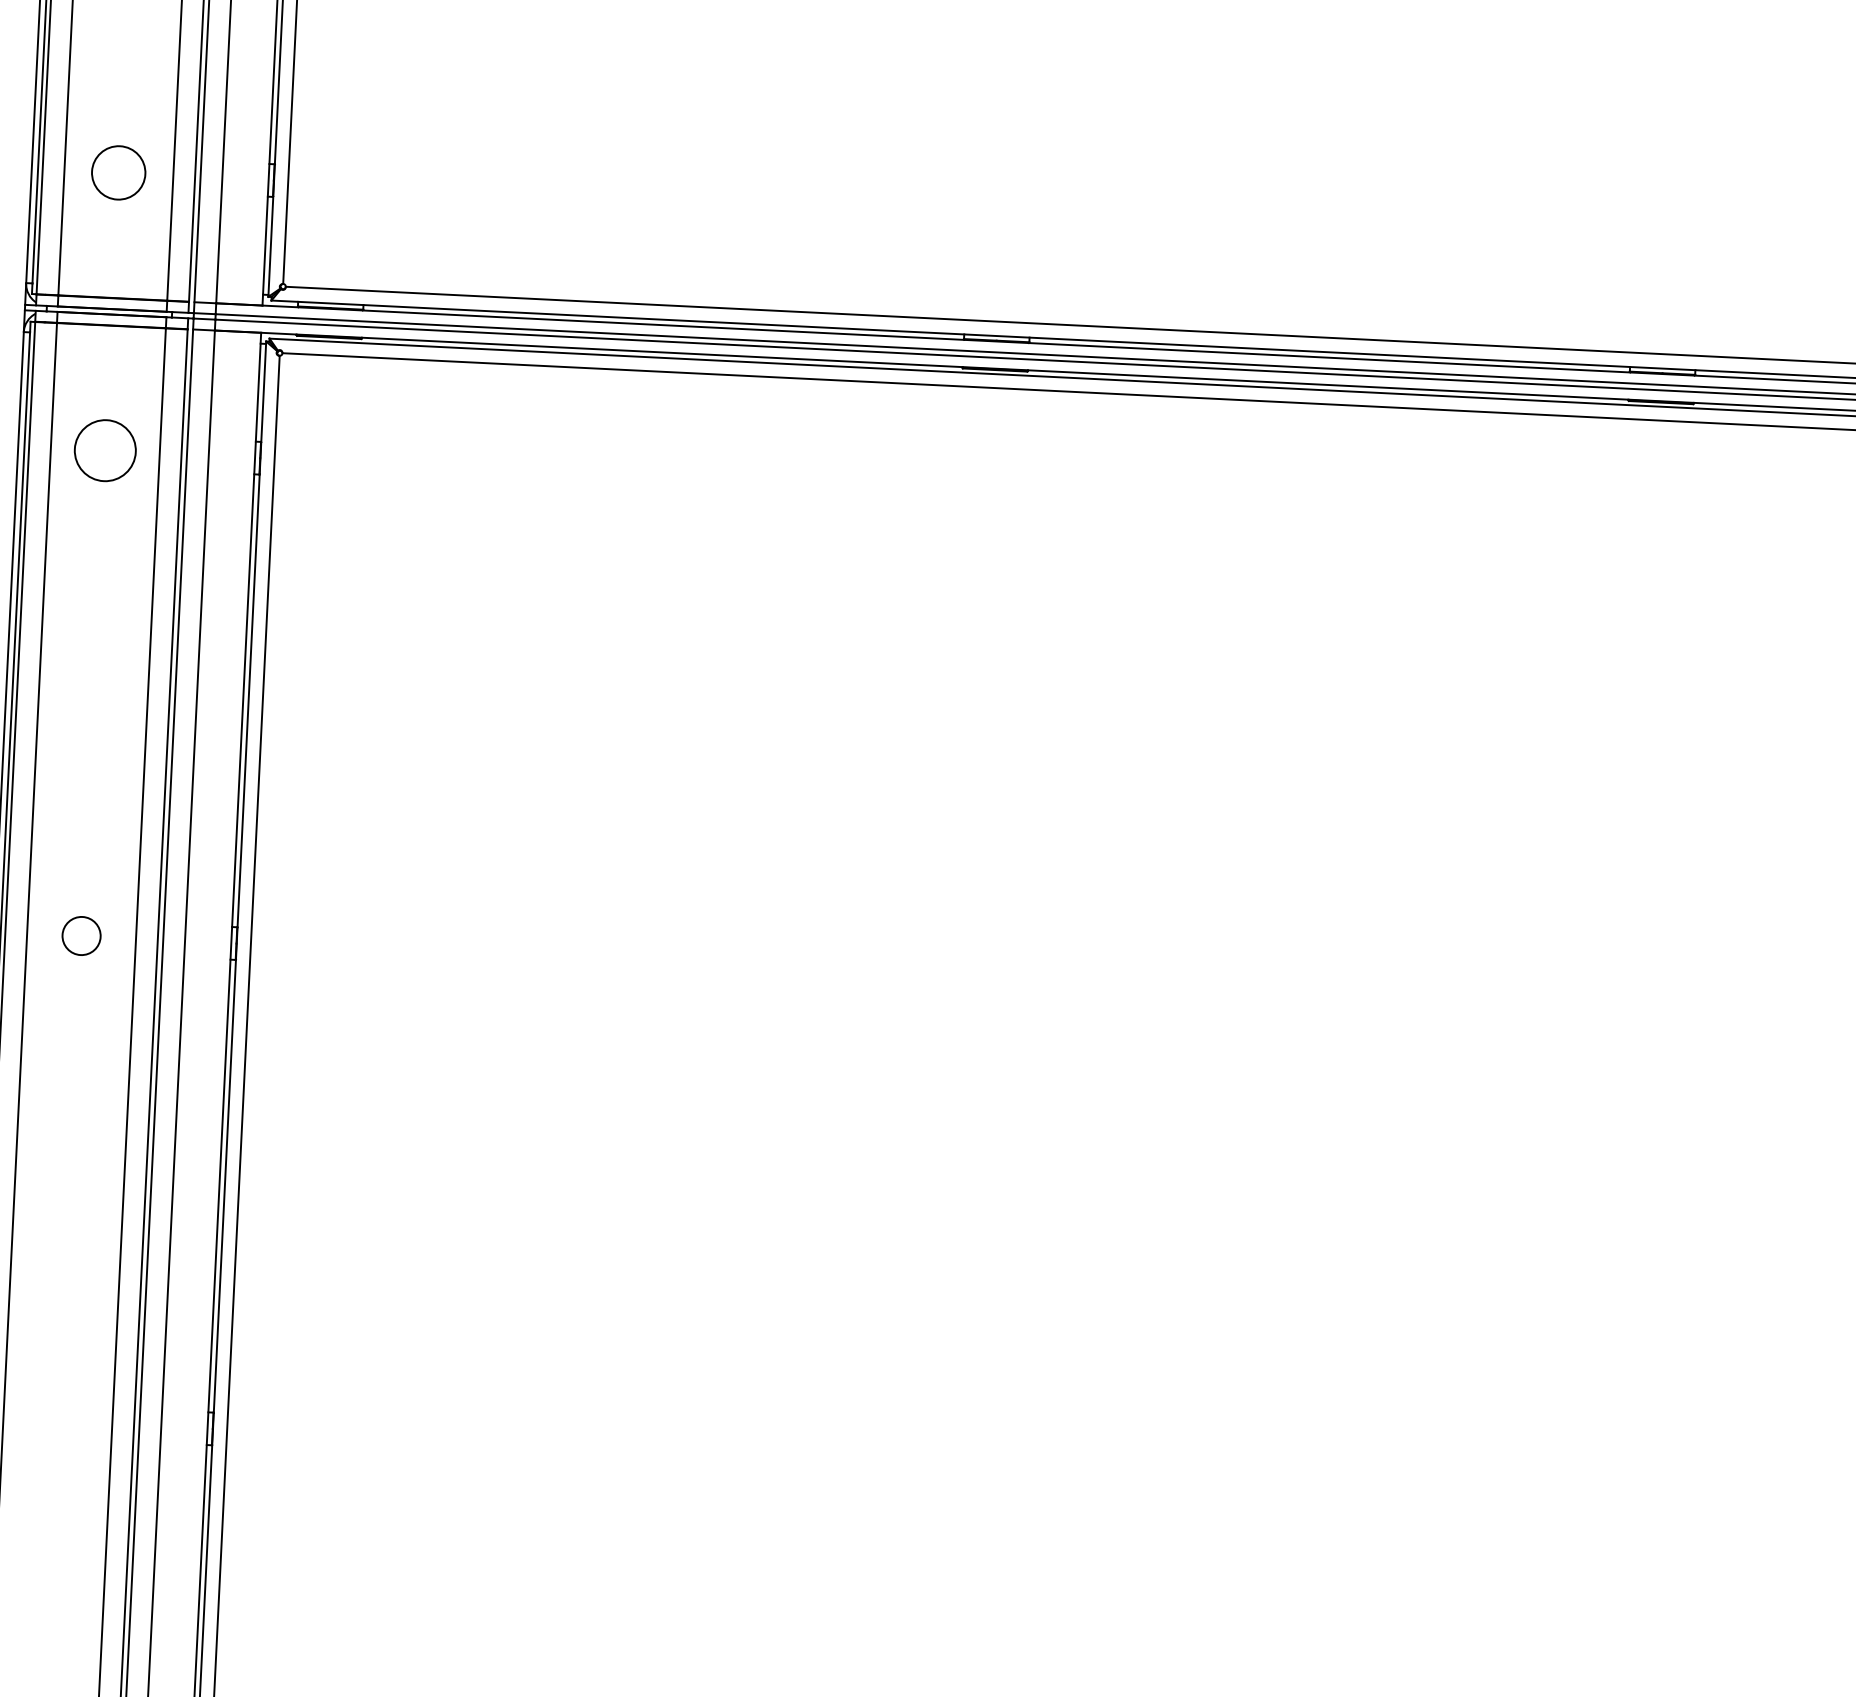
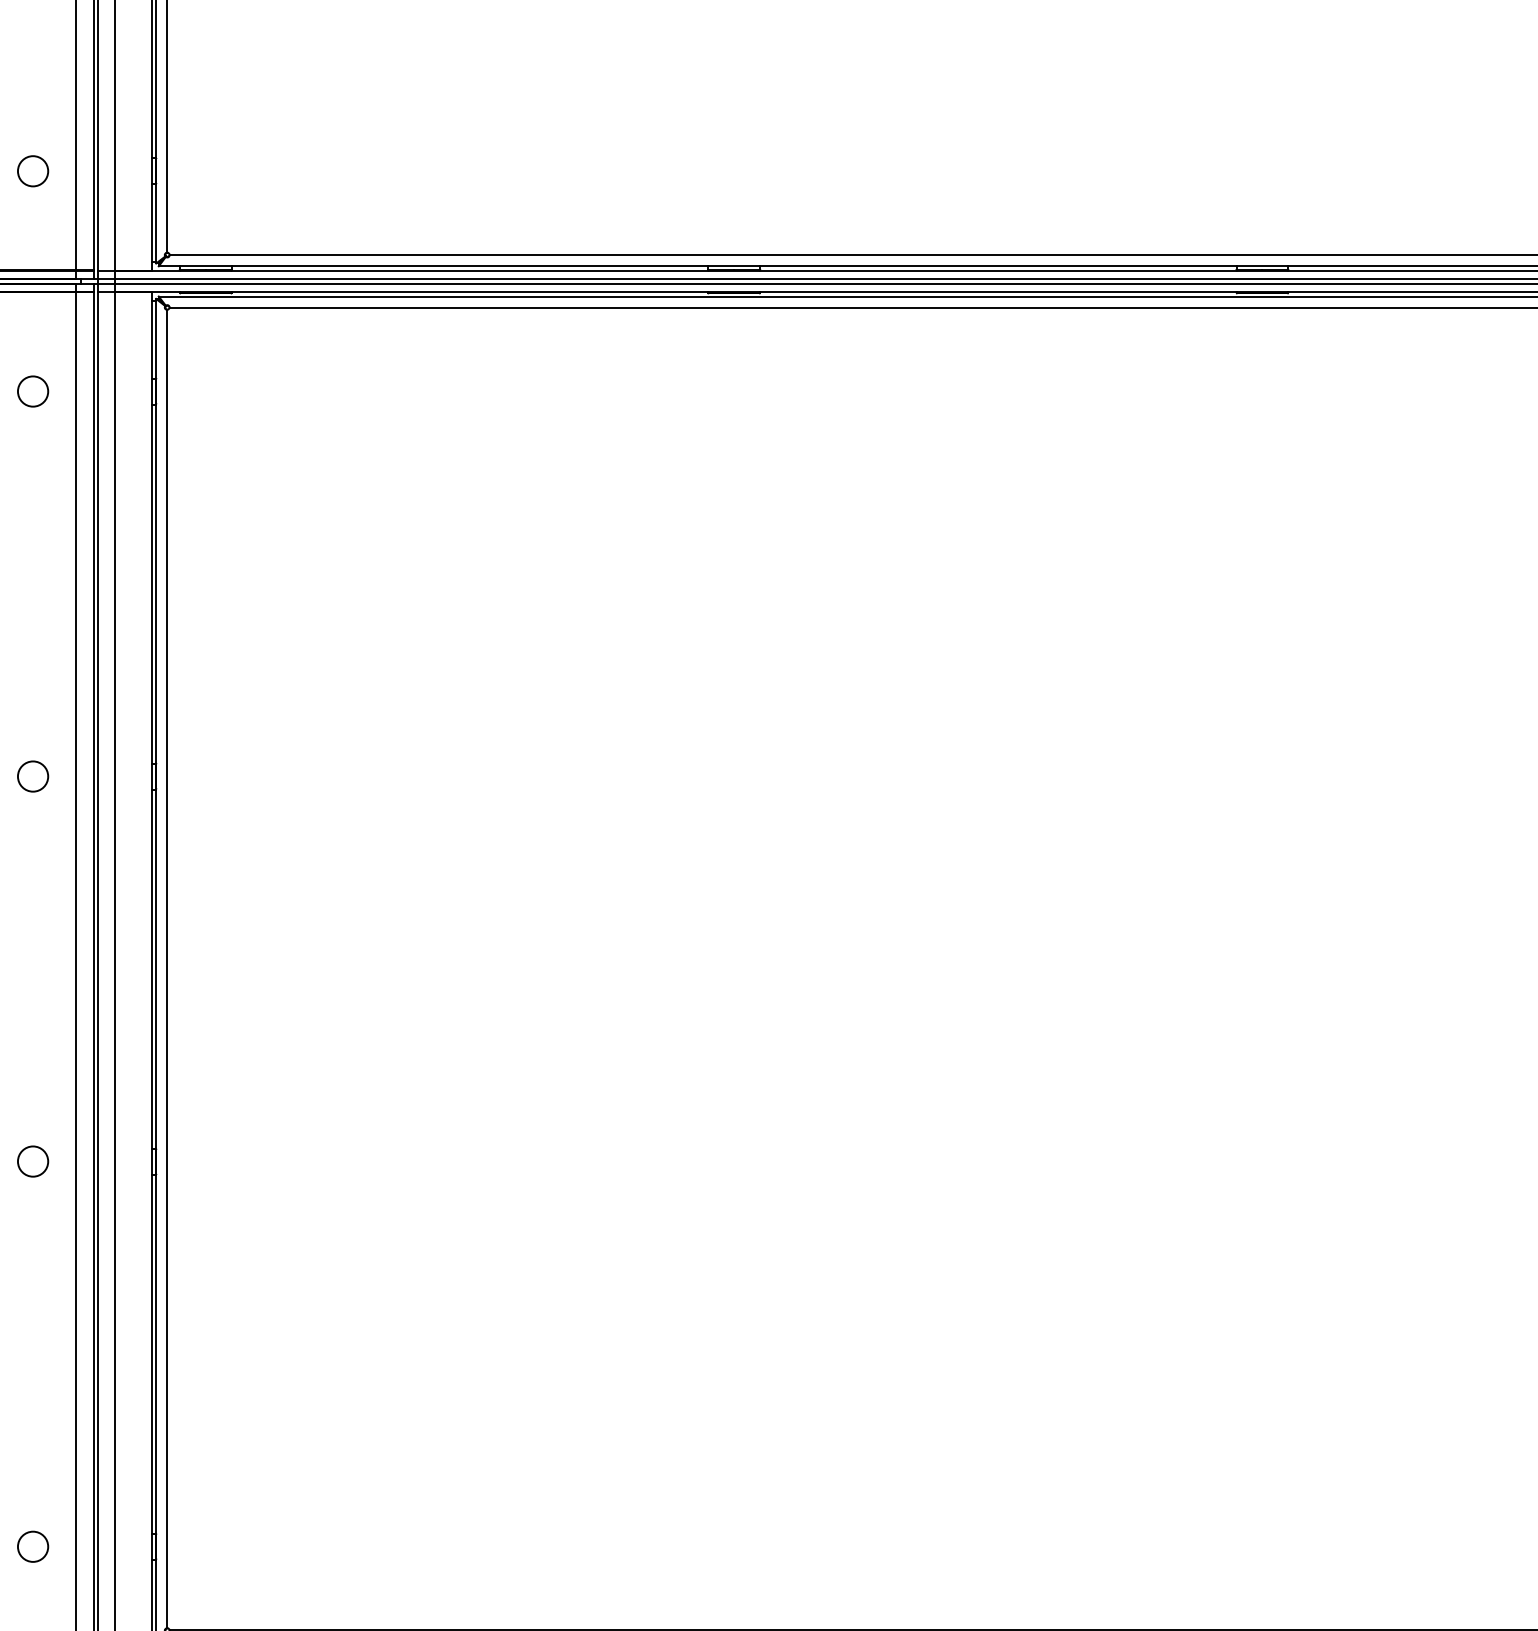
circle: (119, 173) -> (33, 171), size x0.71
circle: (104, 450) -> (32, 391), size x0.62
circle: (58, 1421) -> (33, 1161), added

